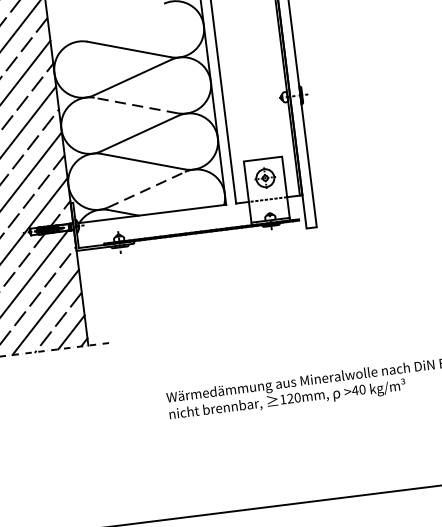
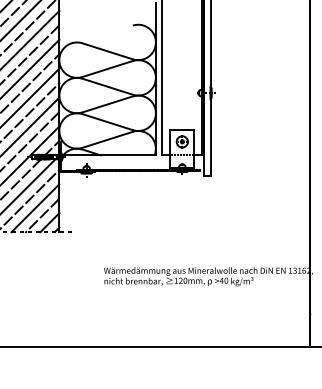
line: (135, 105) -> (107, 86), dashed -> solid
line: (147, 189) -> (108, 139), dashed -> solid

